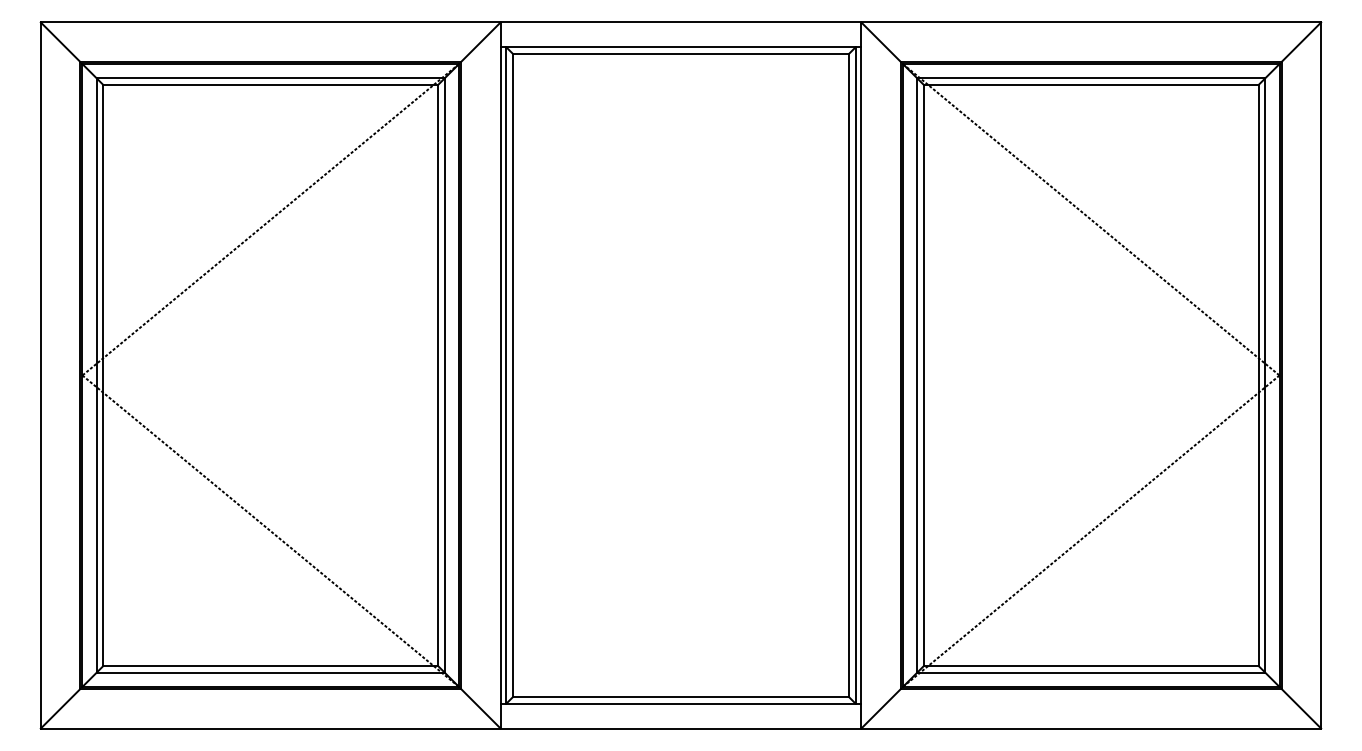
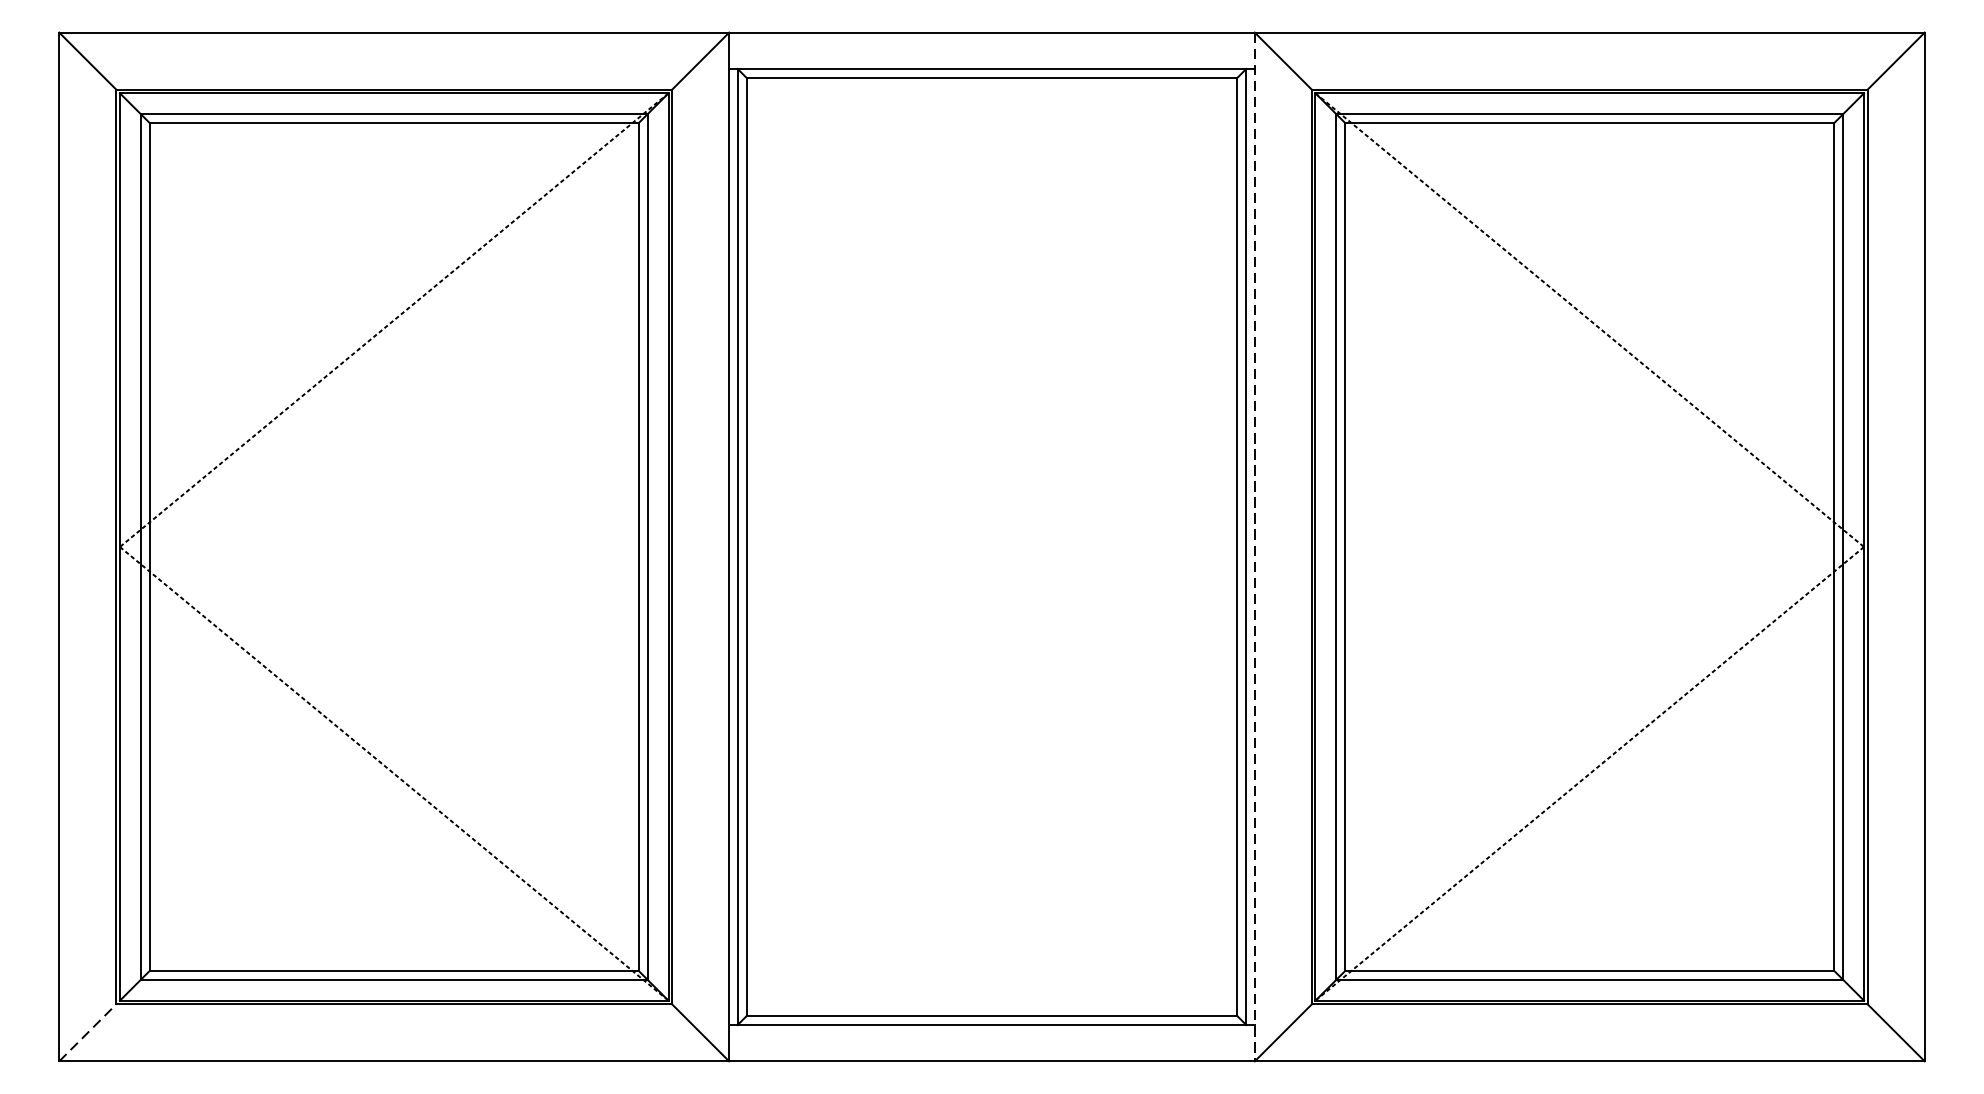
line: (861, 376) -> (1254, 548), solid -> dashed
line: (60, 708) -> (87, 1032), solid -> dashed

